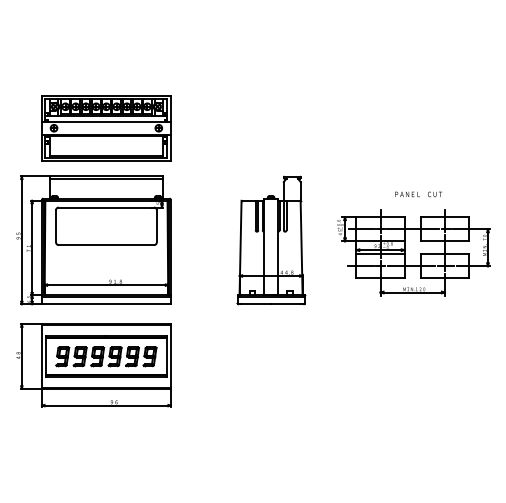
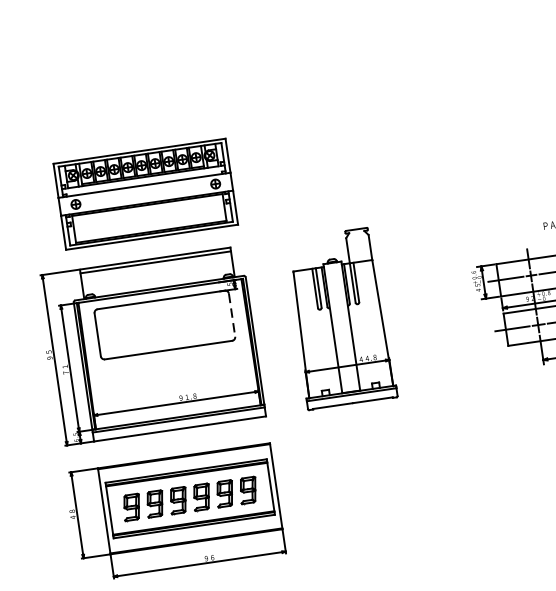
line: (156, 226) -> (231, 315), solid -> dashed
part: (271, 240) -> (341, 318), moved

